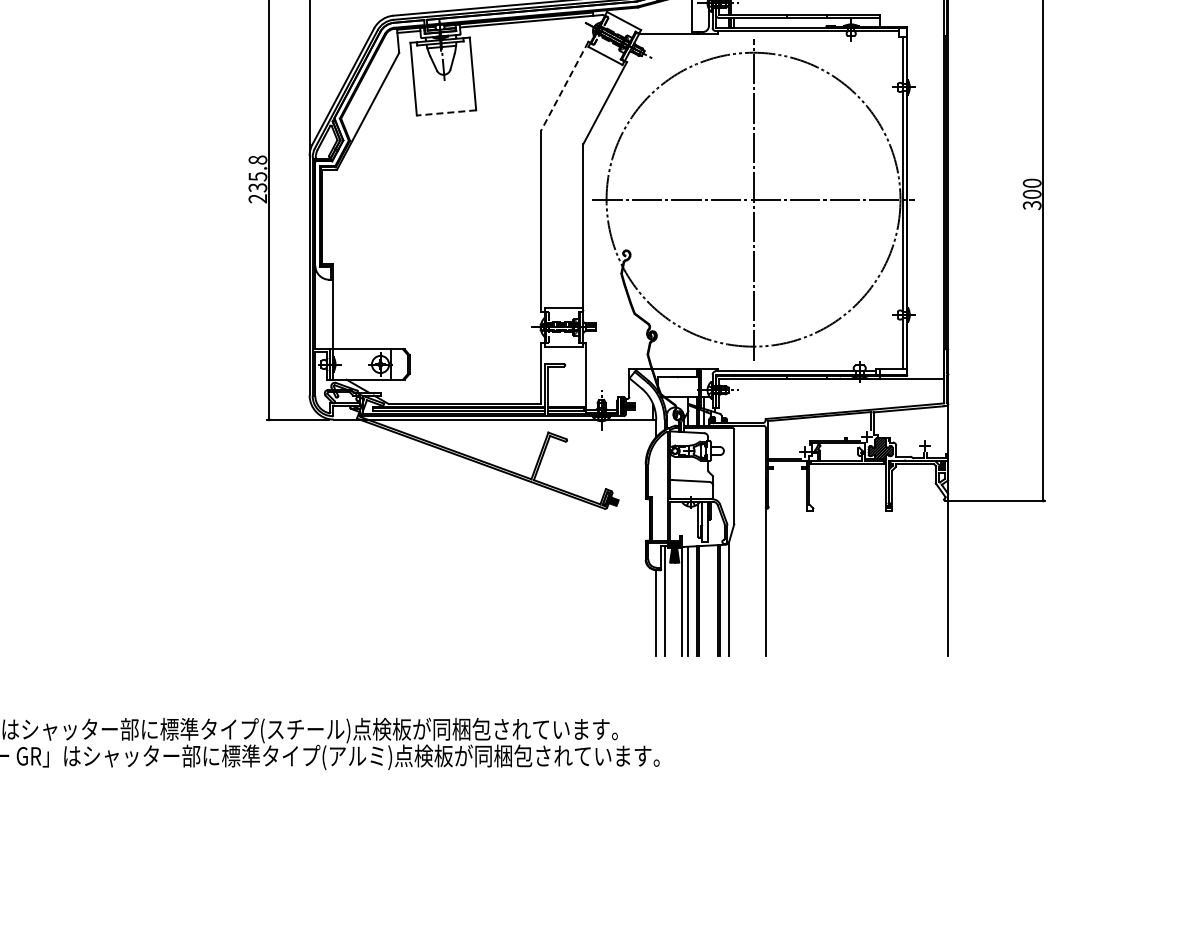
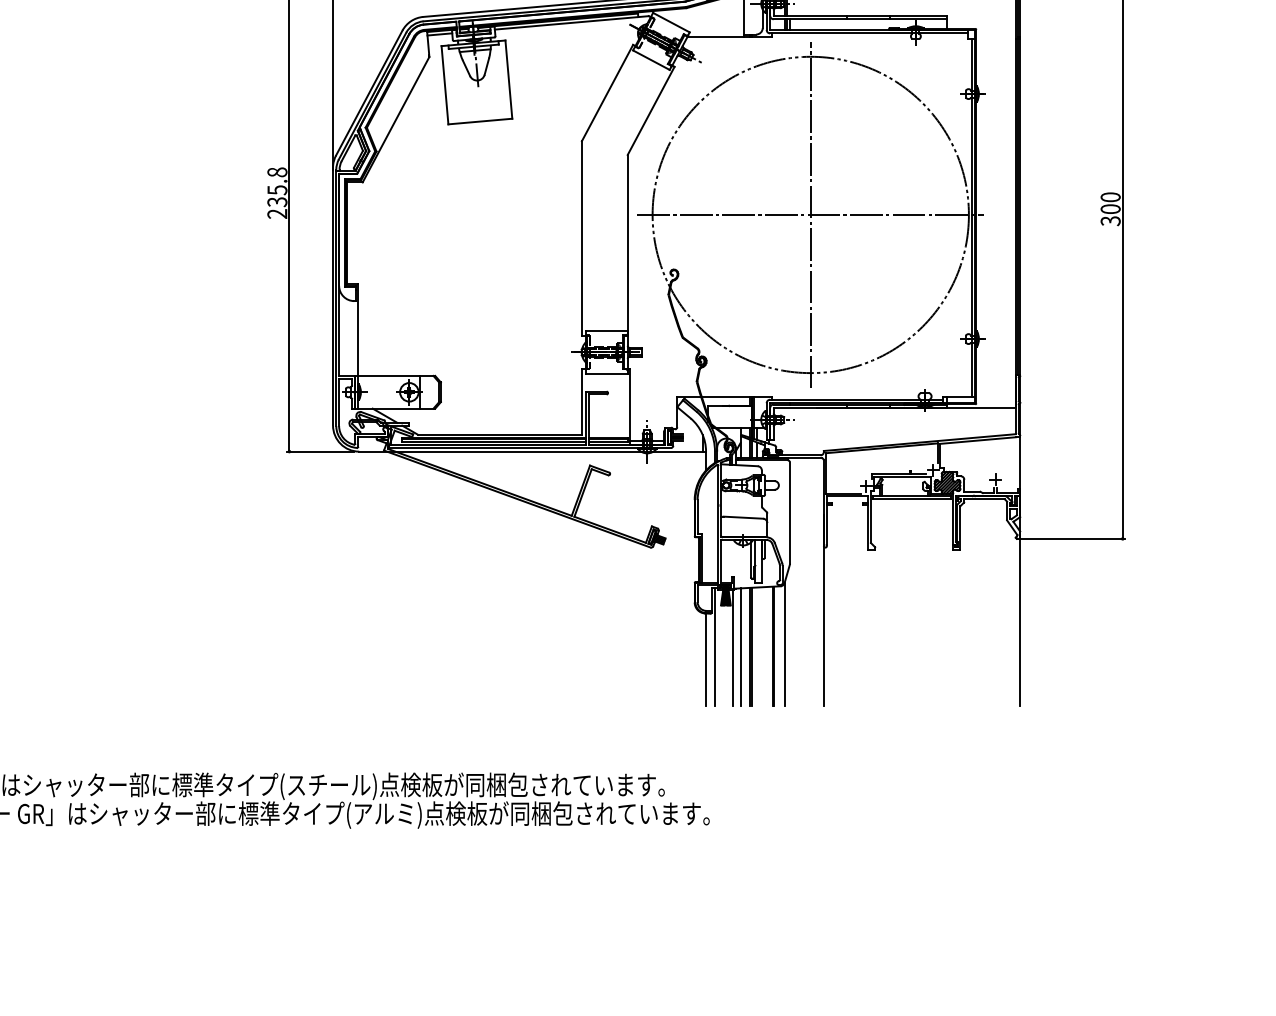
line: (564, 86) -> (607, 93), dashed -> solid
line: (446, 112) -> (480, 121), dashed -> solid

